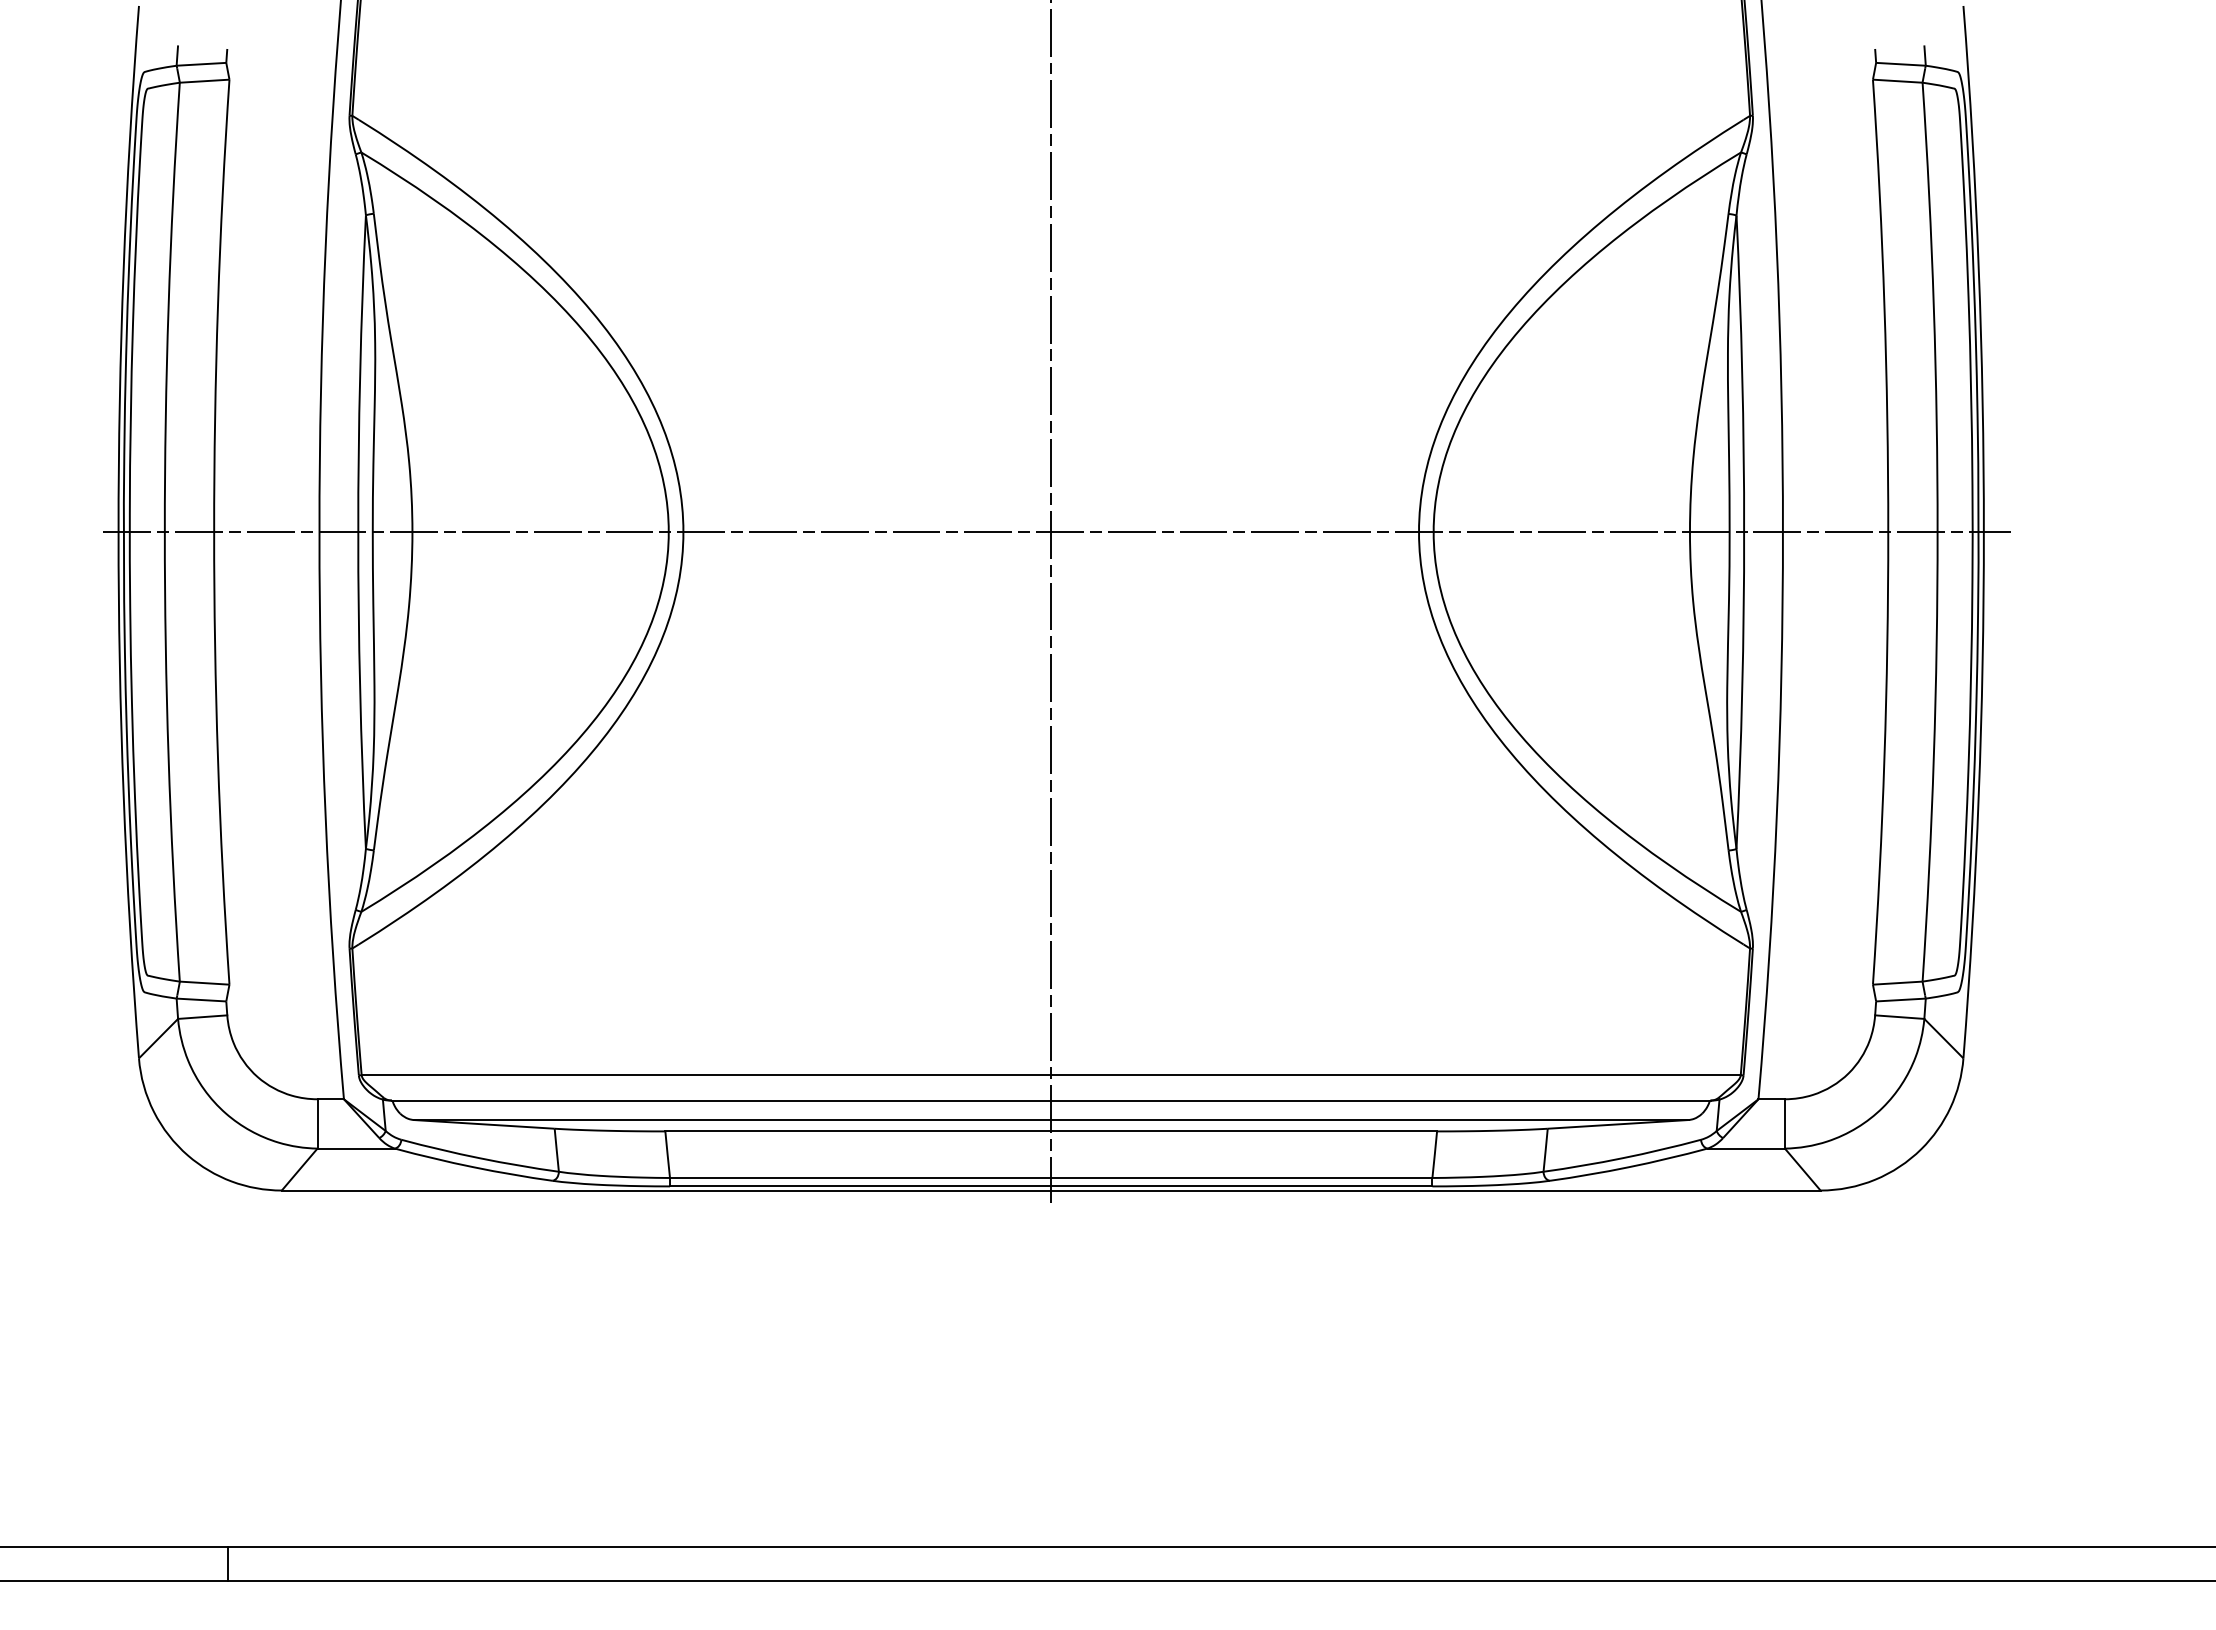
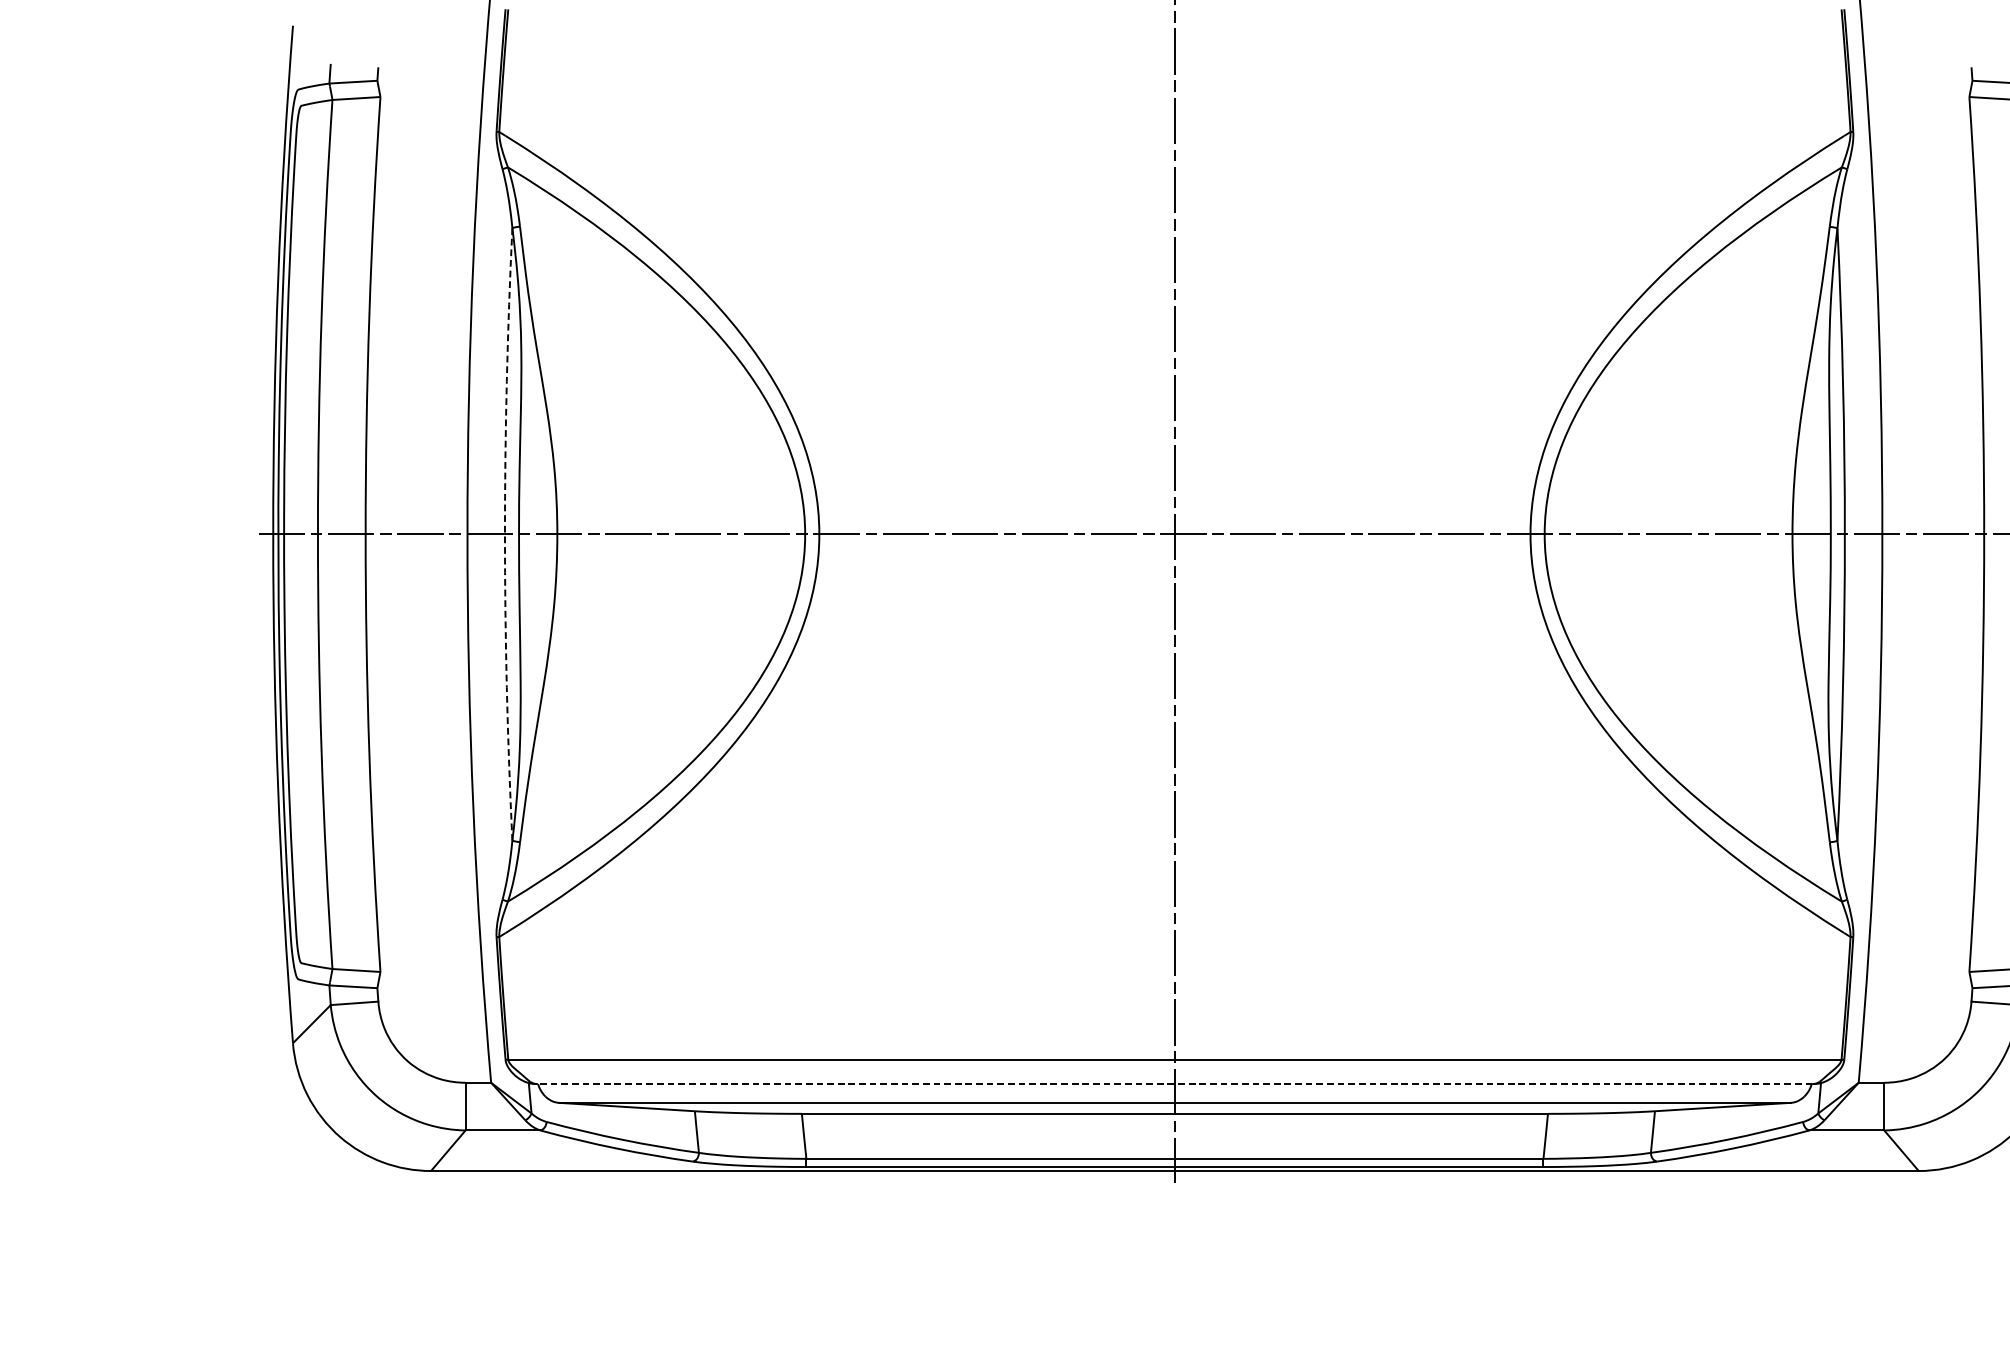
arc: (358, 532) -> (505, 534), solid -> dashed
line: (1050, 1100) -> (1174, 1083), solid -> dashed

